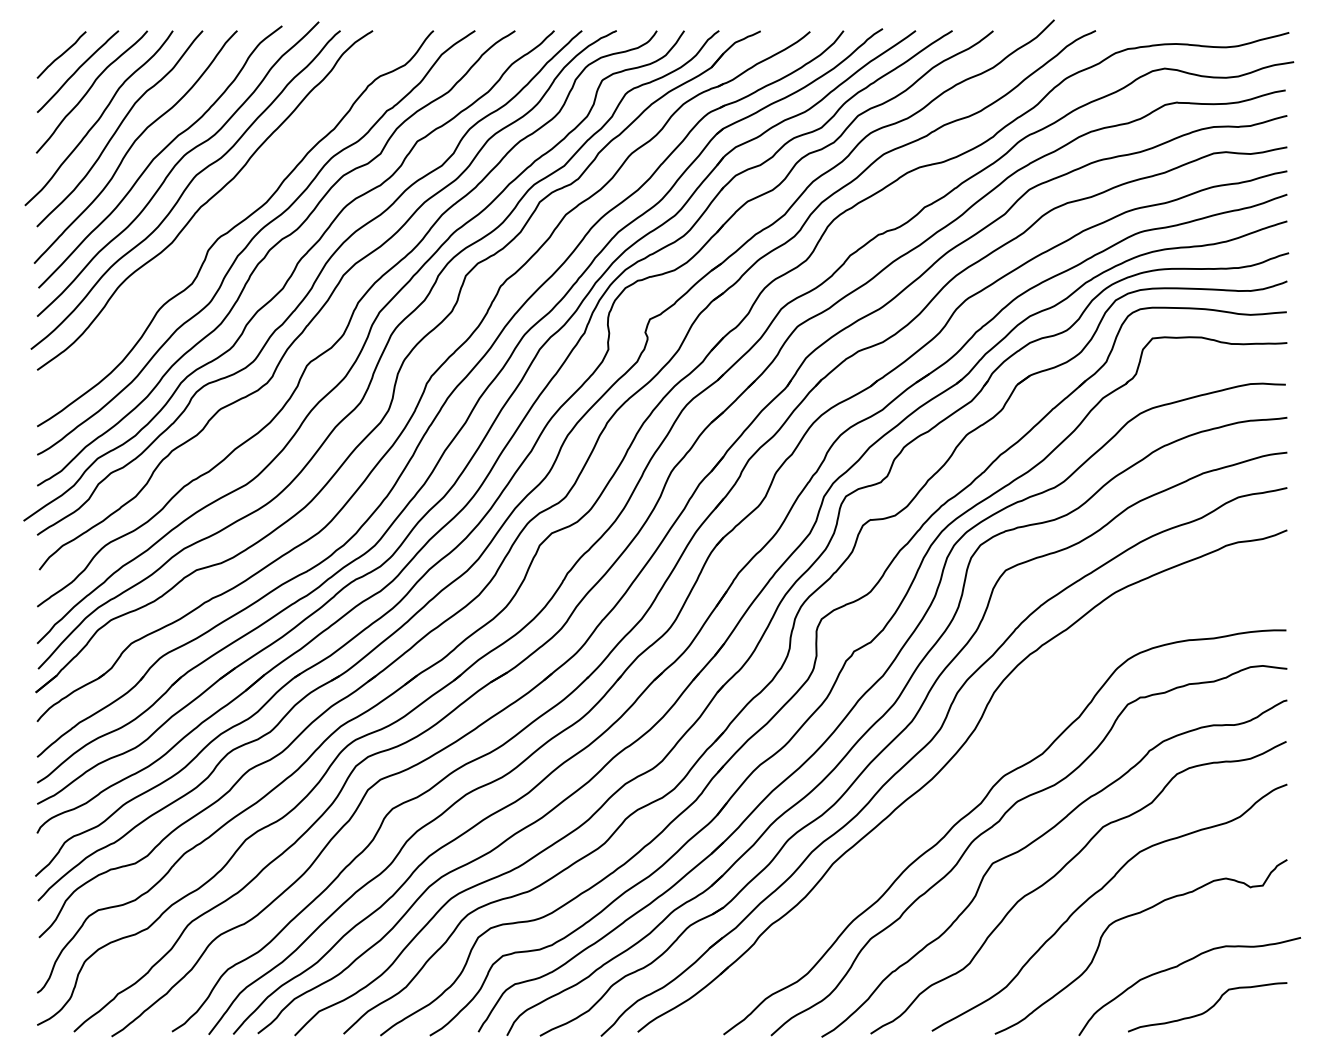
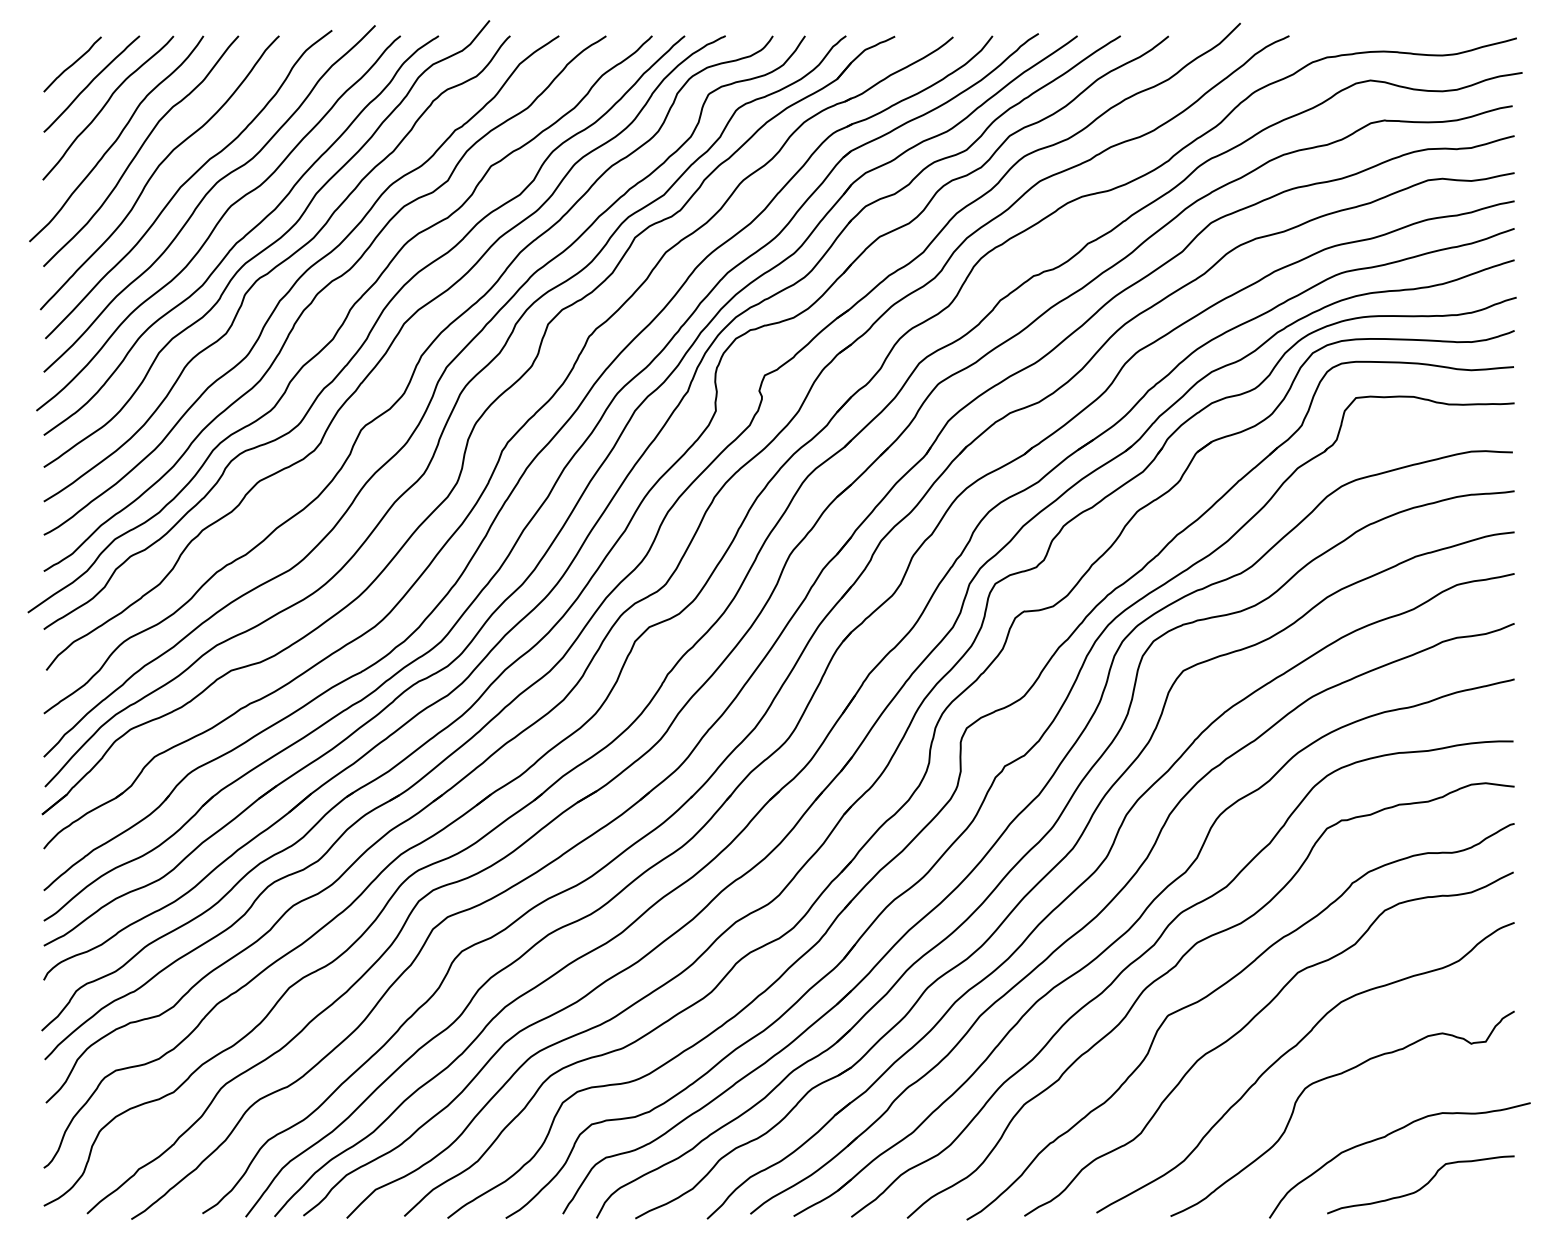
curve: (228, 208) -> (268, 245), added
part: (963, 787) -> (1133, 926), added

